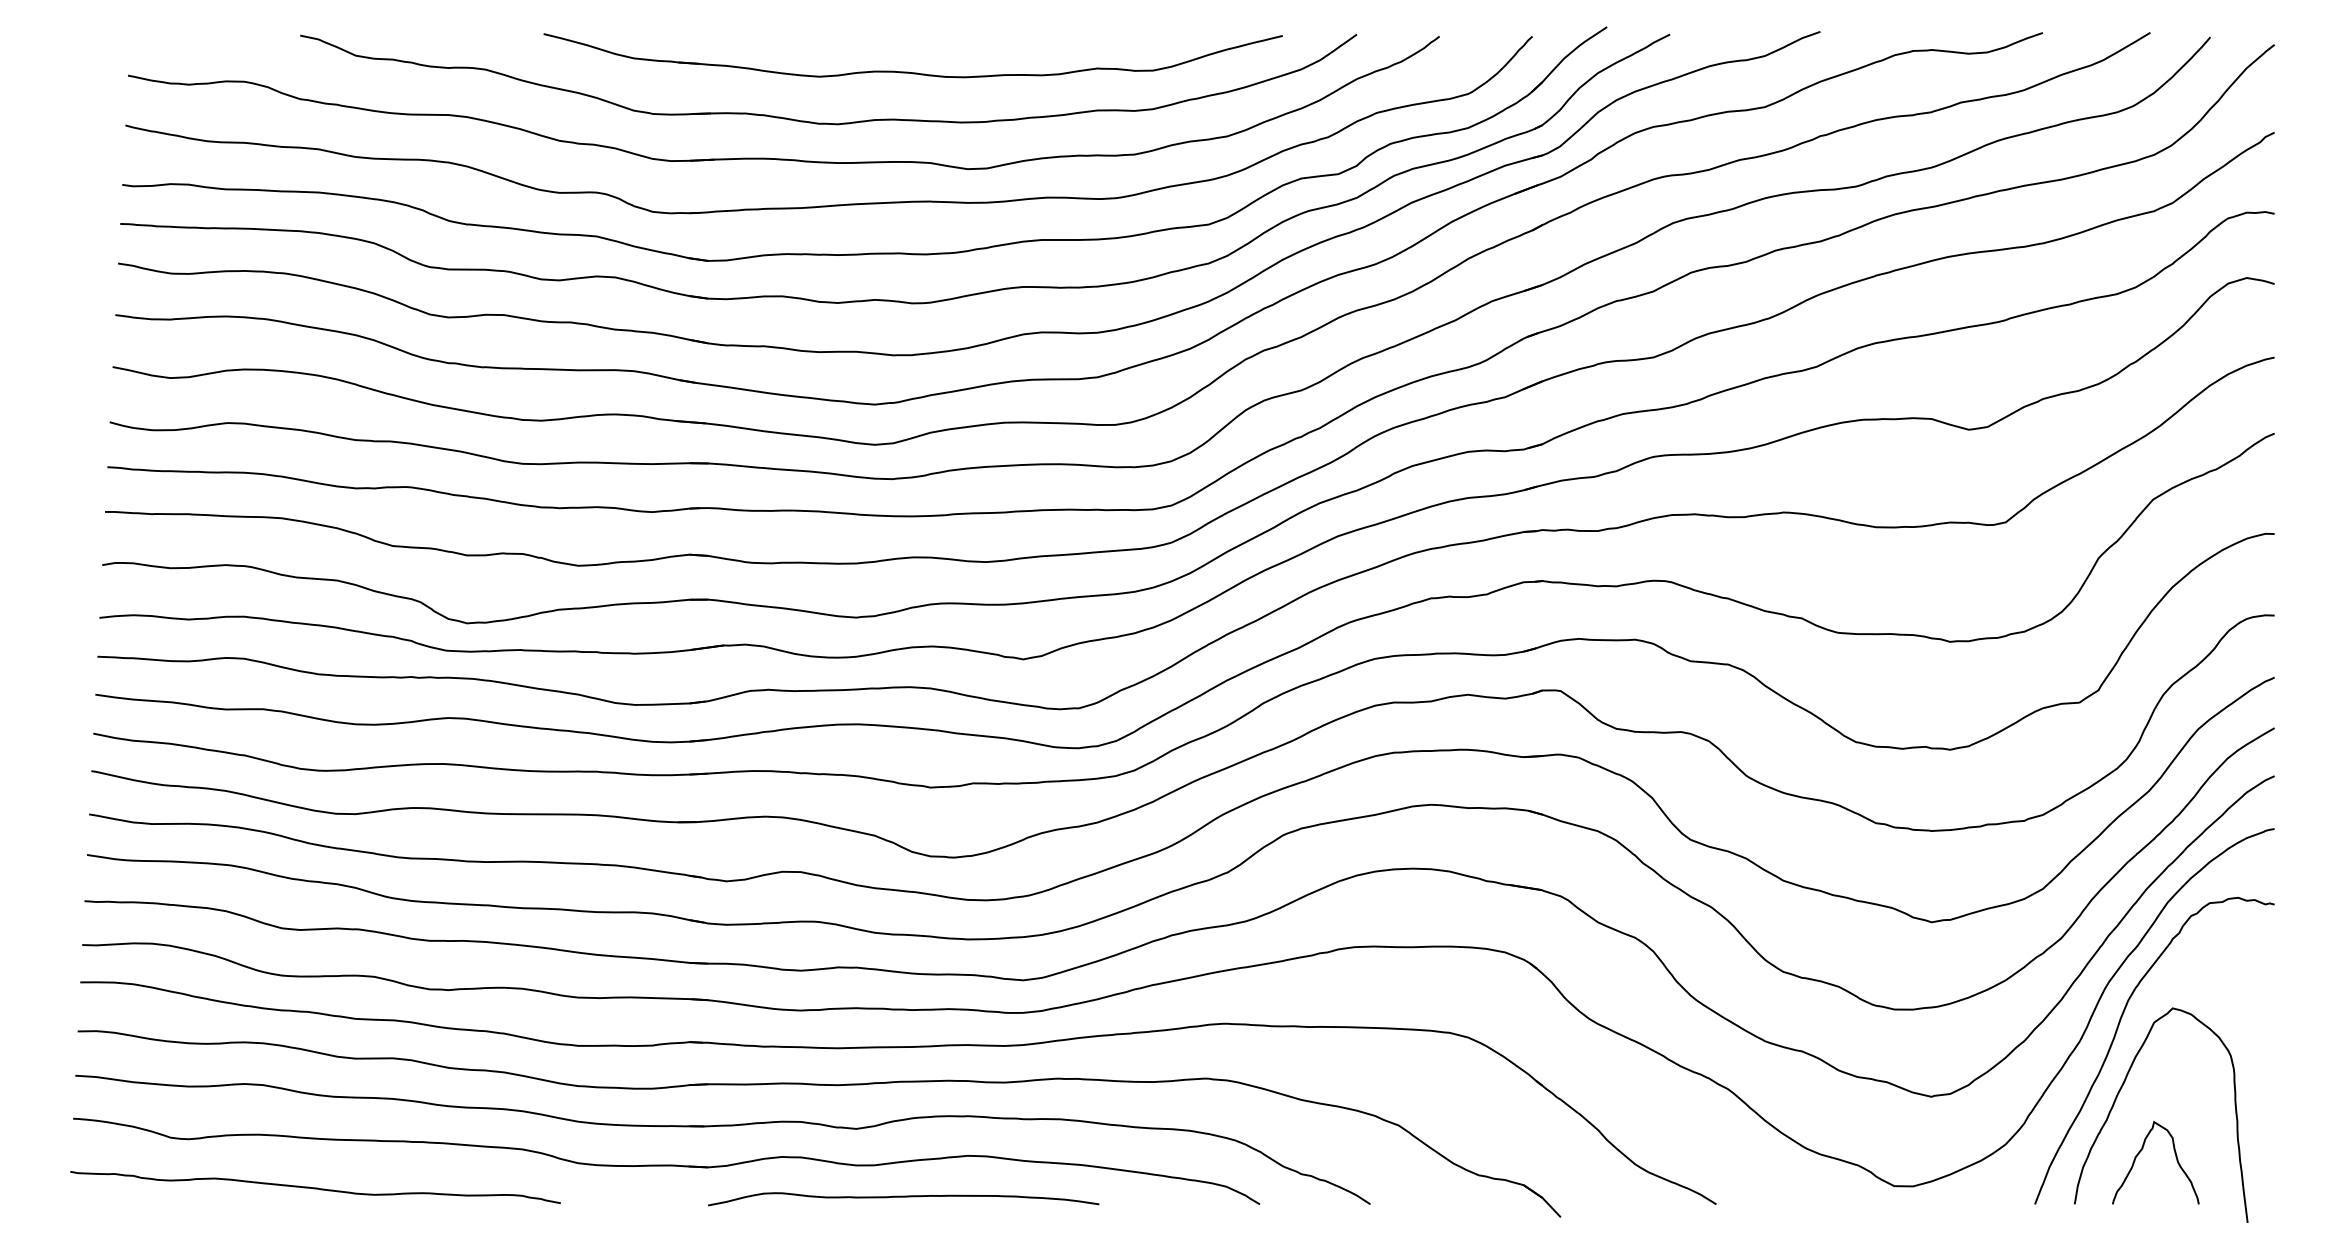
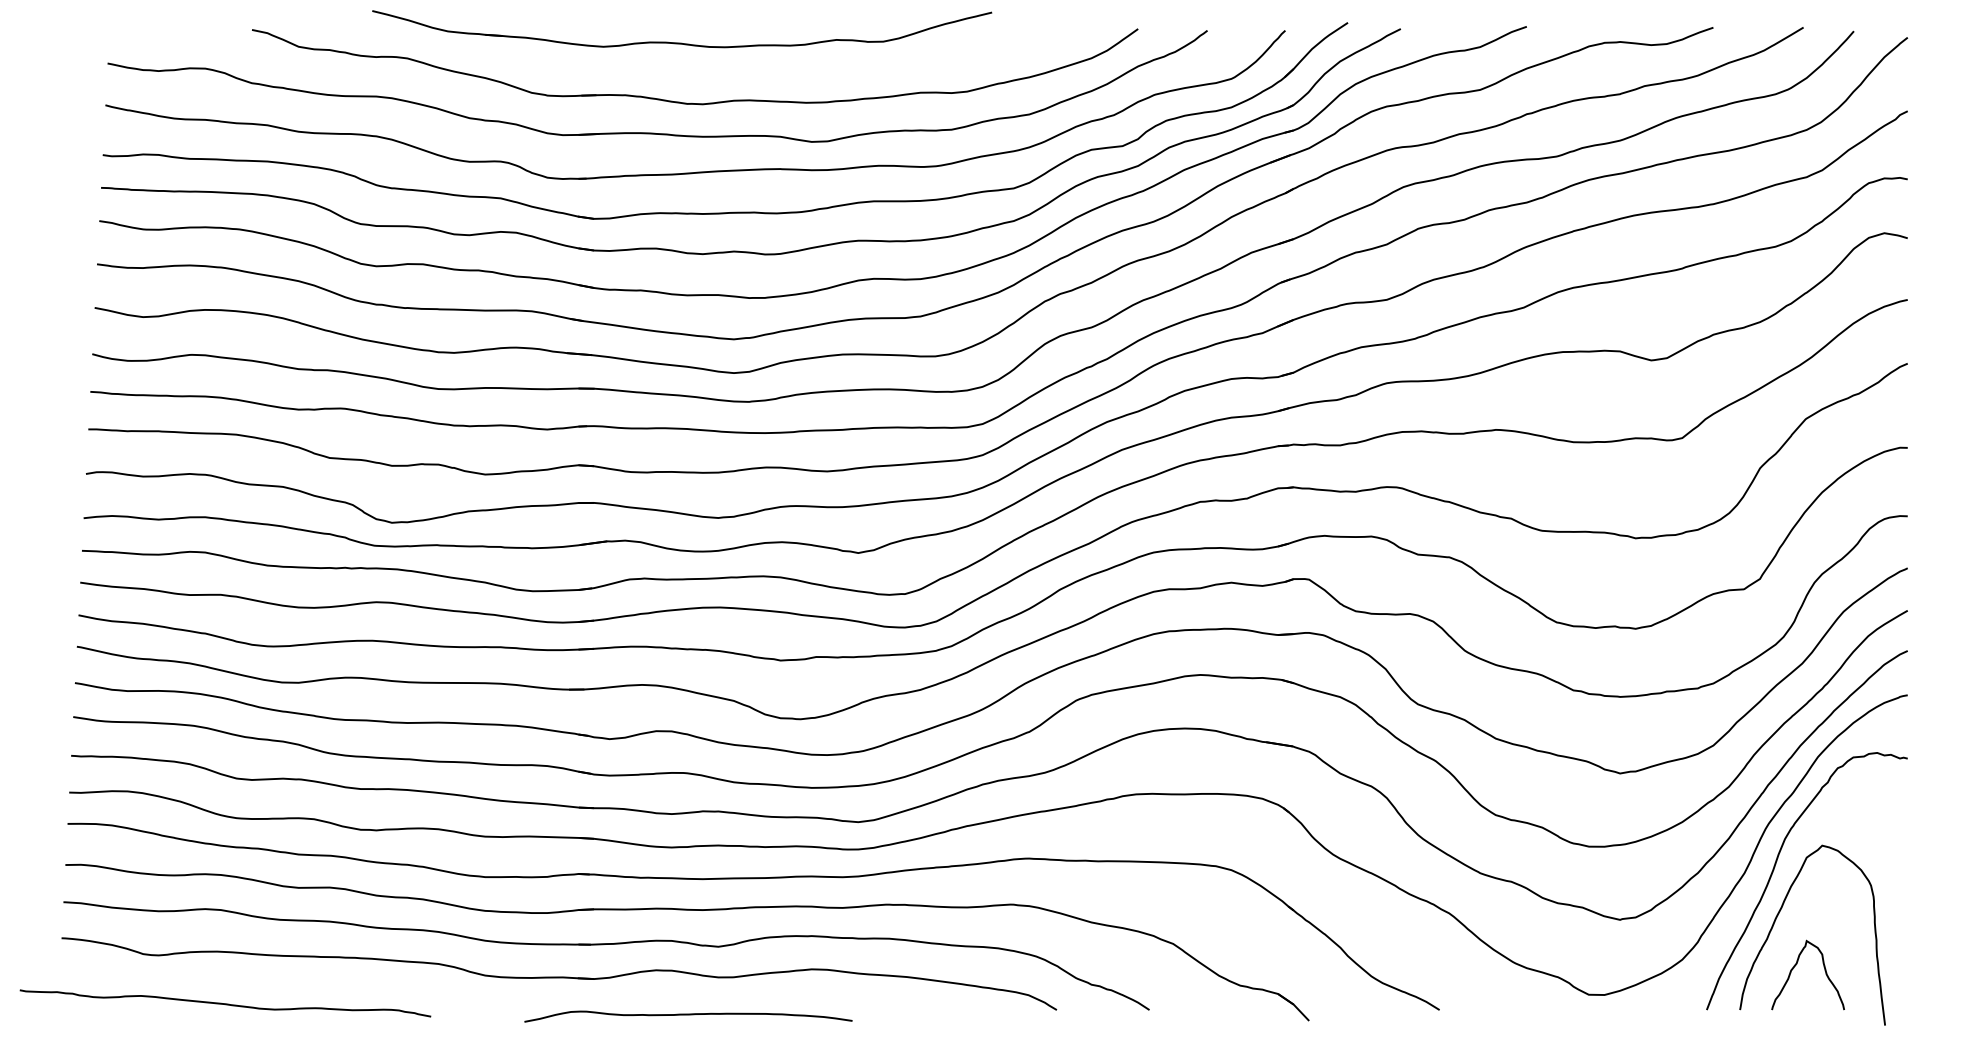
part: (908, 71) -> (678, 42), moved
curve: (315, 1187) -> (225, 1003), moved
curve: (903, 1197) -> (688, 1015), moved

